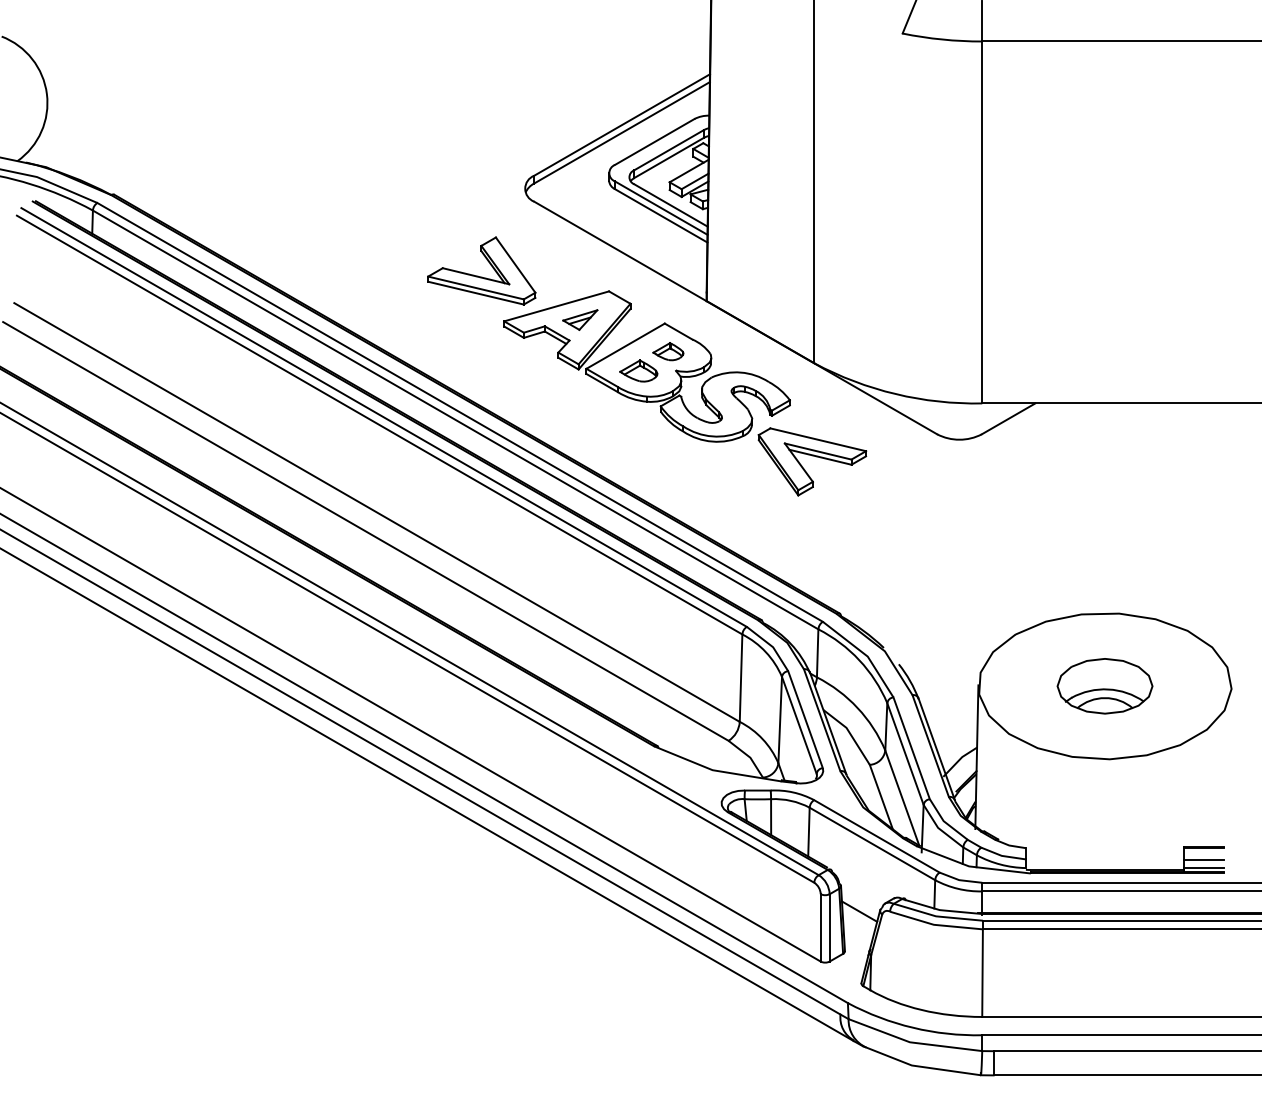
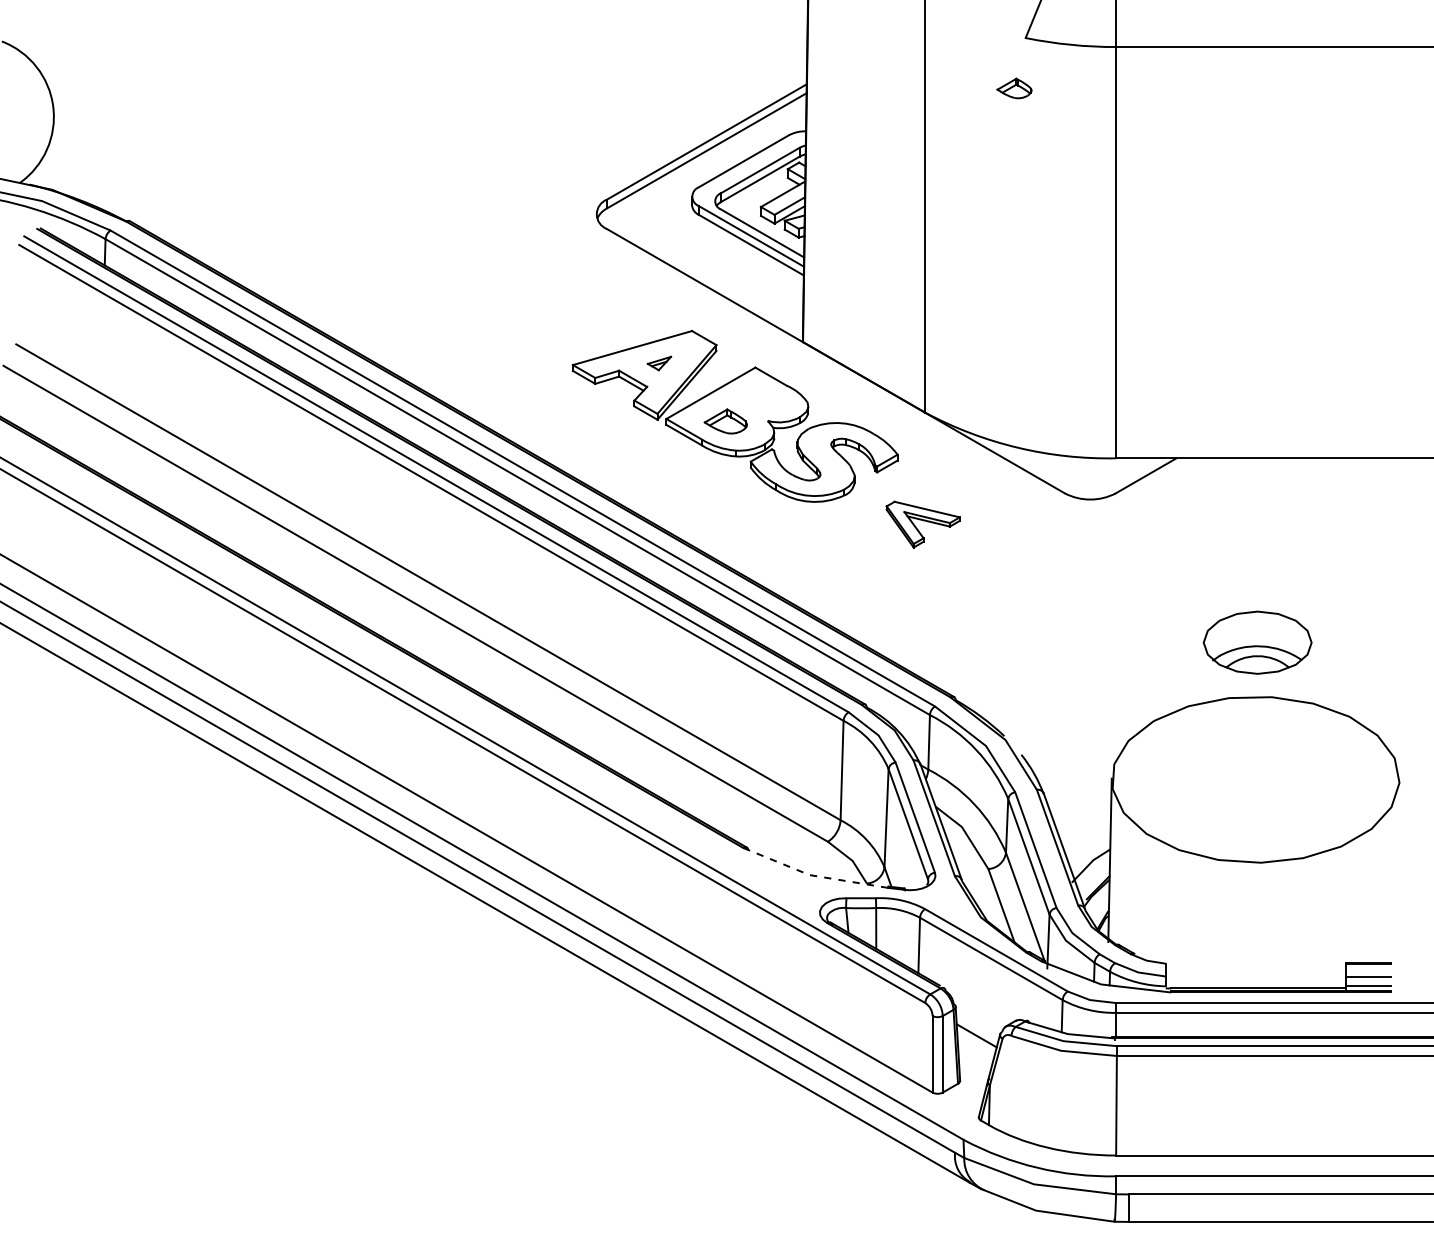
part: (479, 275) -> (544, 313), removed
part: (580, 319) -> (659, 363), size x0.6
part: (668, 351) -> (1014, 88), moved
part: (812, 461) -> (923, 524), size x0.6
part: (1104, 686) -> (1257, 642), moved
line: (715, 770) -> (812, 875), solid -> dashed

